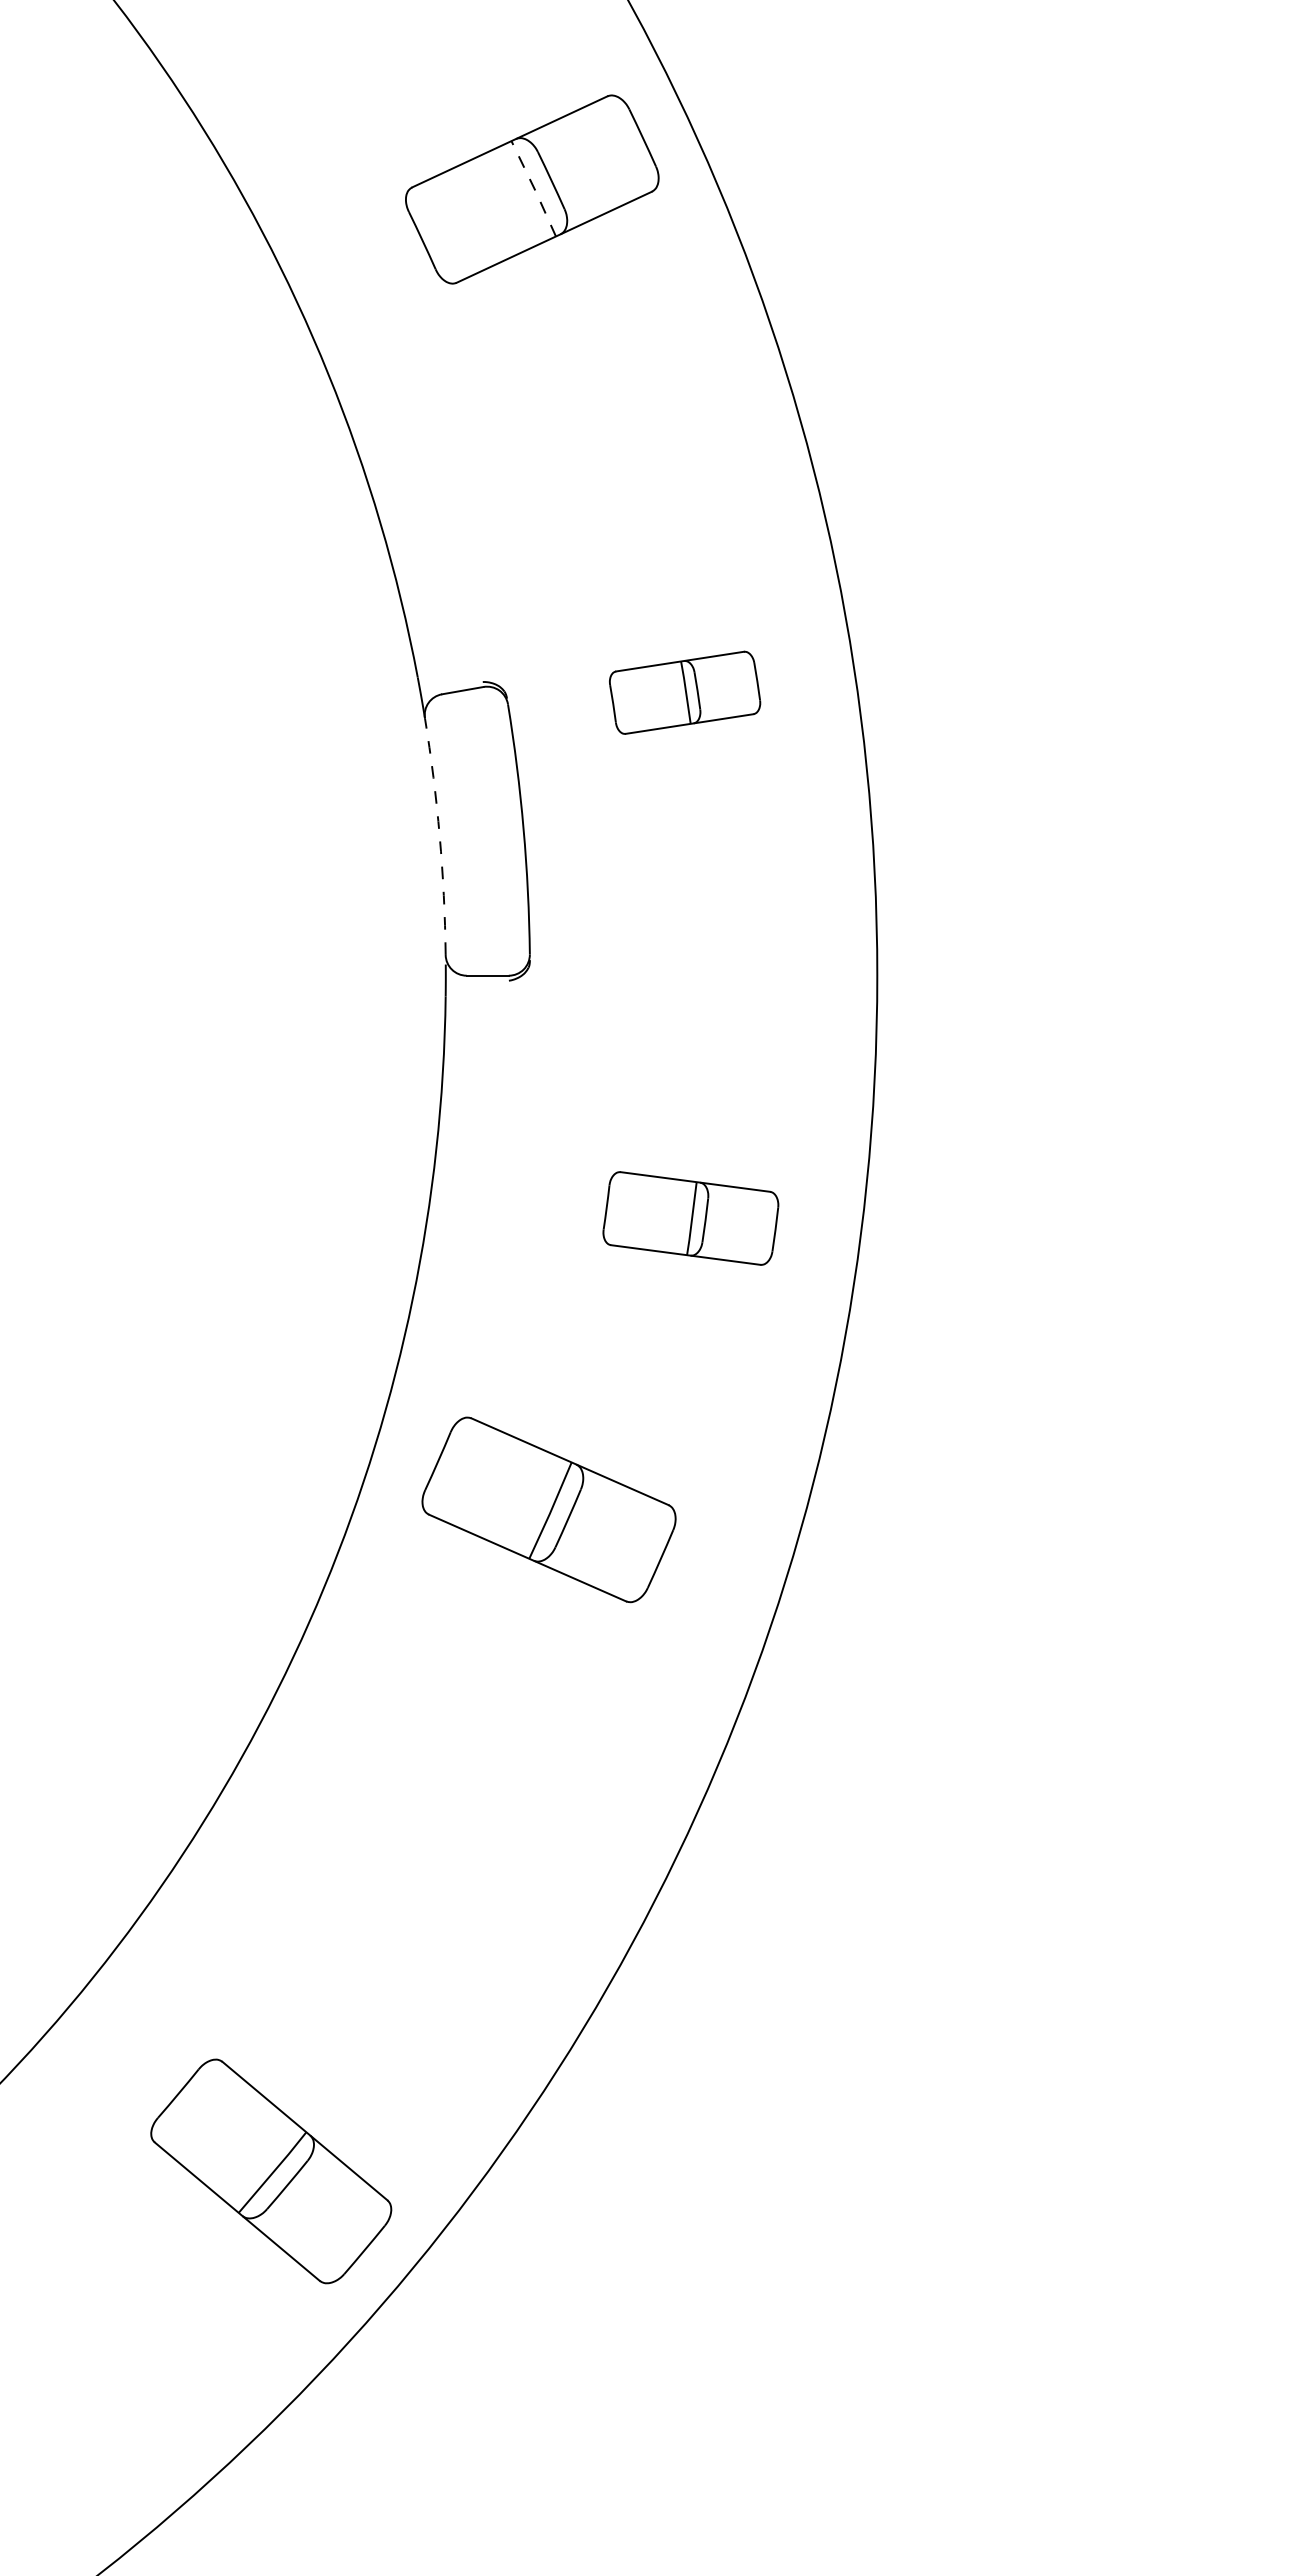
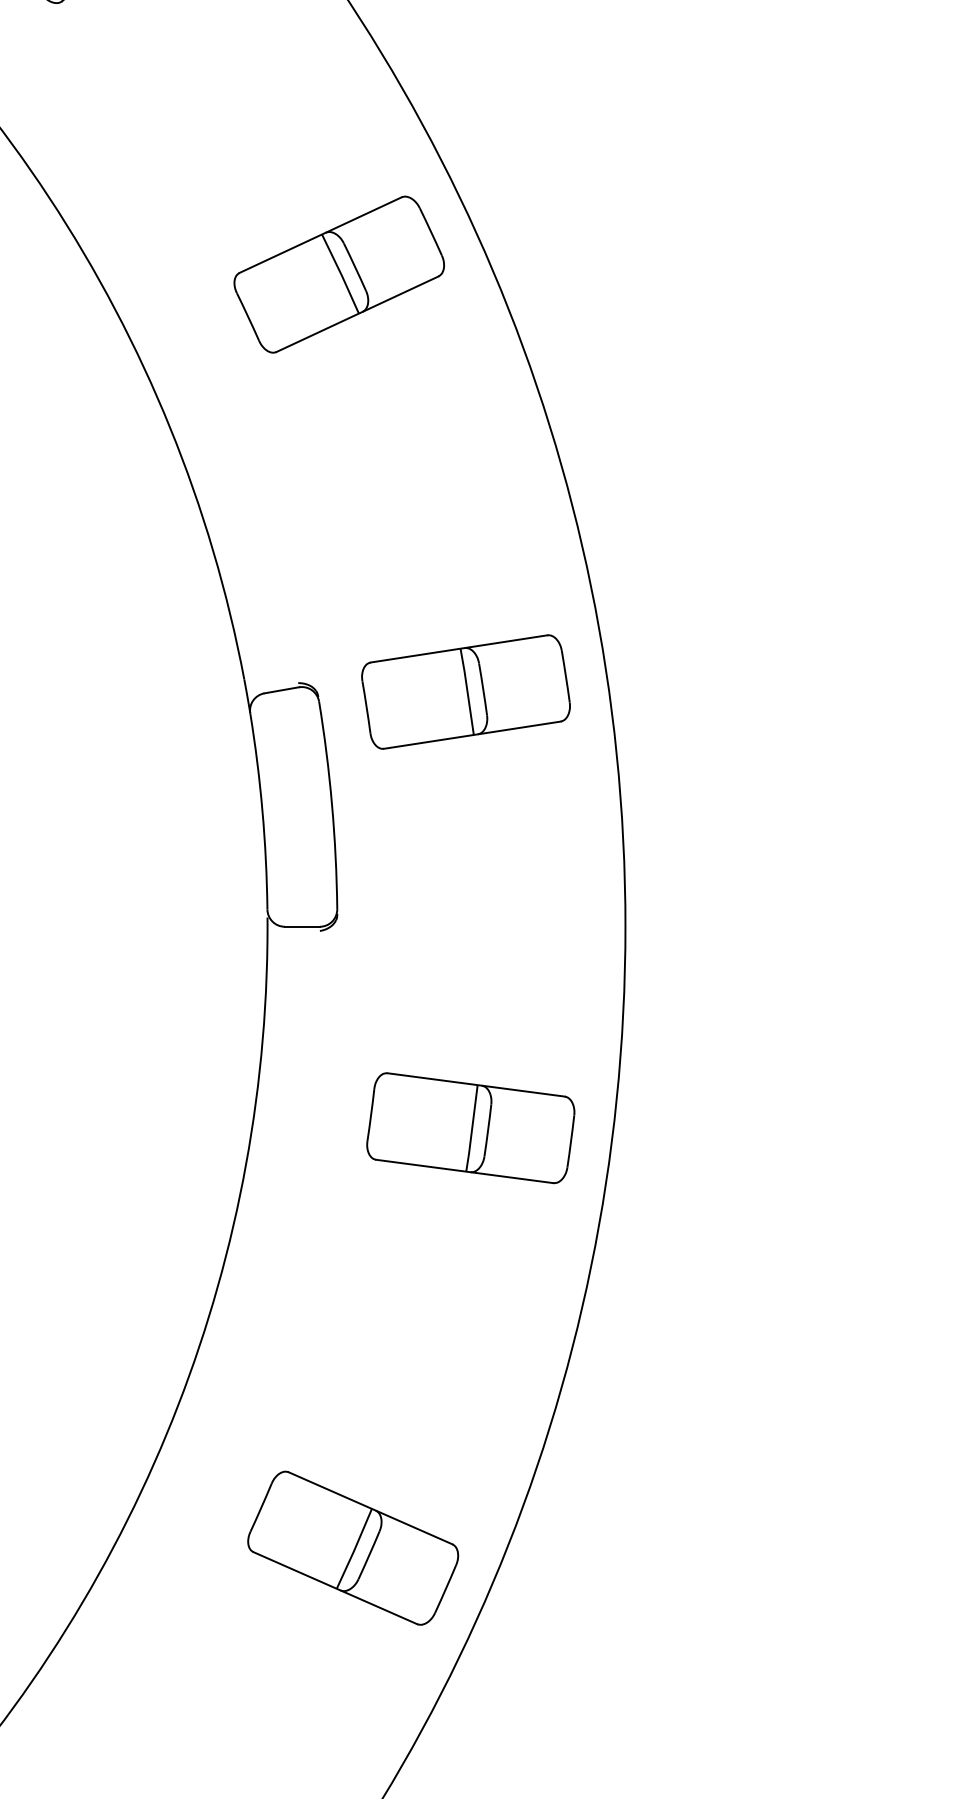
line: (534, 188) -> (341, 273), dashed -> solid
part: (684, 692) -> (465, 691), size x1.67
arc: (439, 836) -> (262, 811), dashed -> solid
part: (690, 1218) -> (470, 1128), size x1.43
part: (548, 1509) -> (352, 1547), moved

